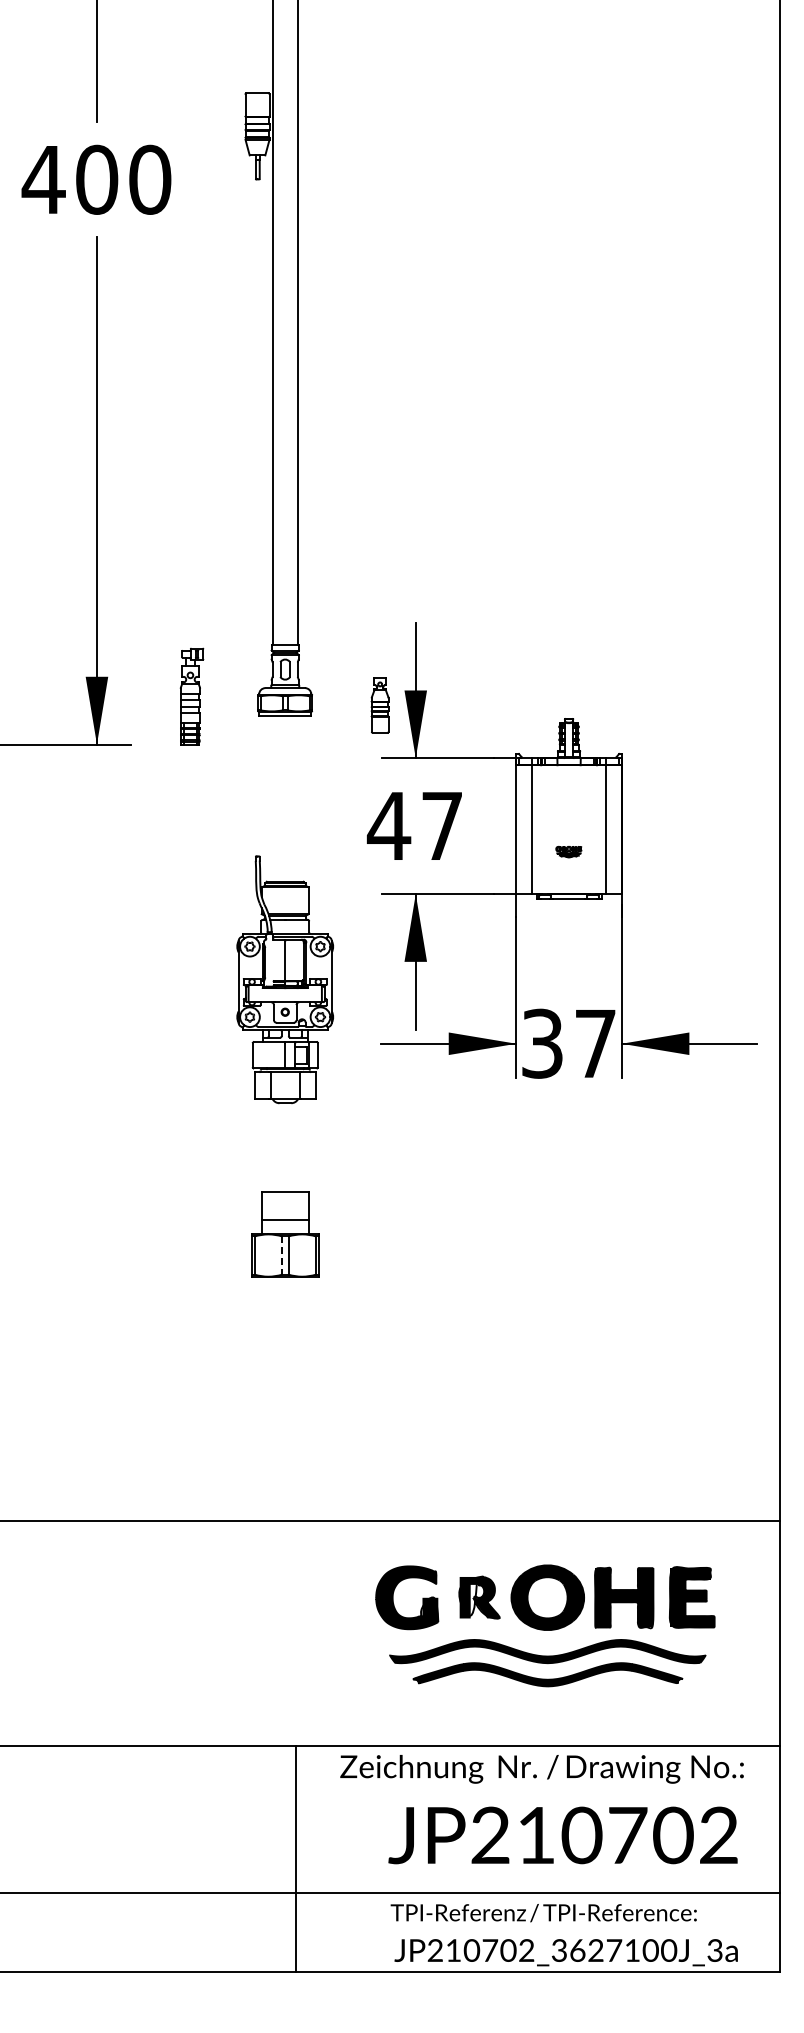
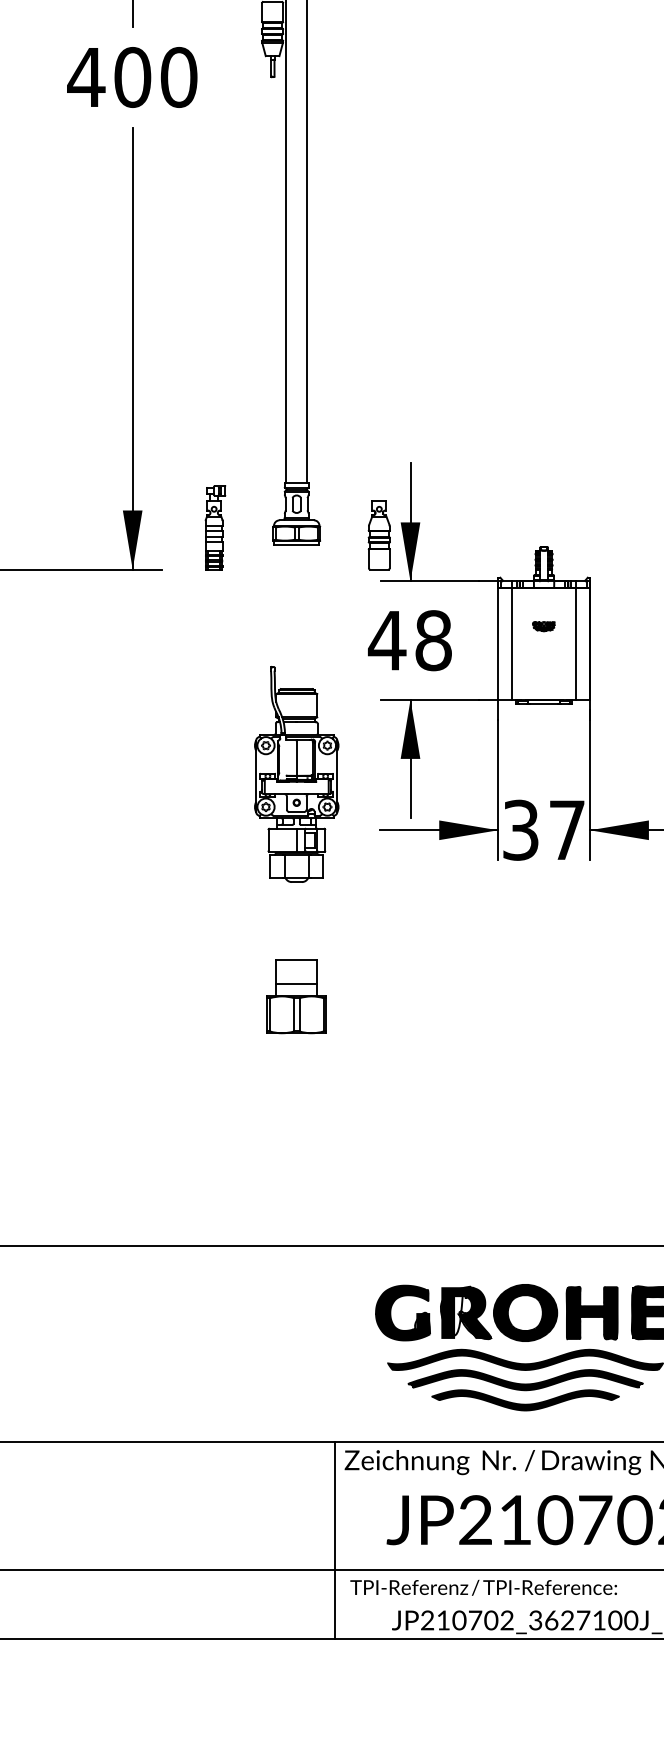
part: (380, 705) -> (379, 535), size x1.43
text: (442, 826) -> (433, 640), 47 -> 48
part: (568, 851) -> (543, 626), moved
line: (282, 1256) -> (294, 1015), dashed -> solid
part: (479, 1597) -> (466, 1312), size x1.43
part: (547, 1697) -> (525, 1399), added
line: (295, 1859) -> (334, 1541), moved
text: (543, 1913) -> (483, 1588), moved

